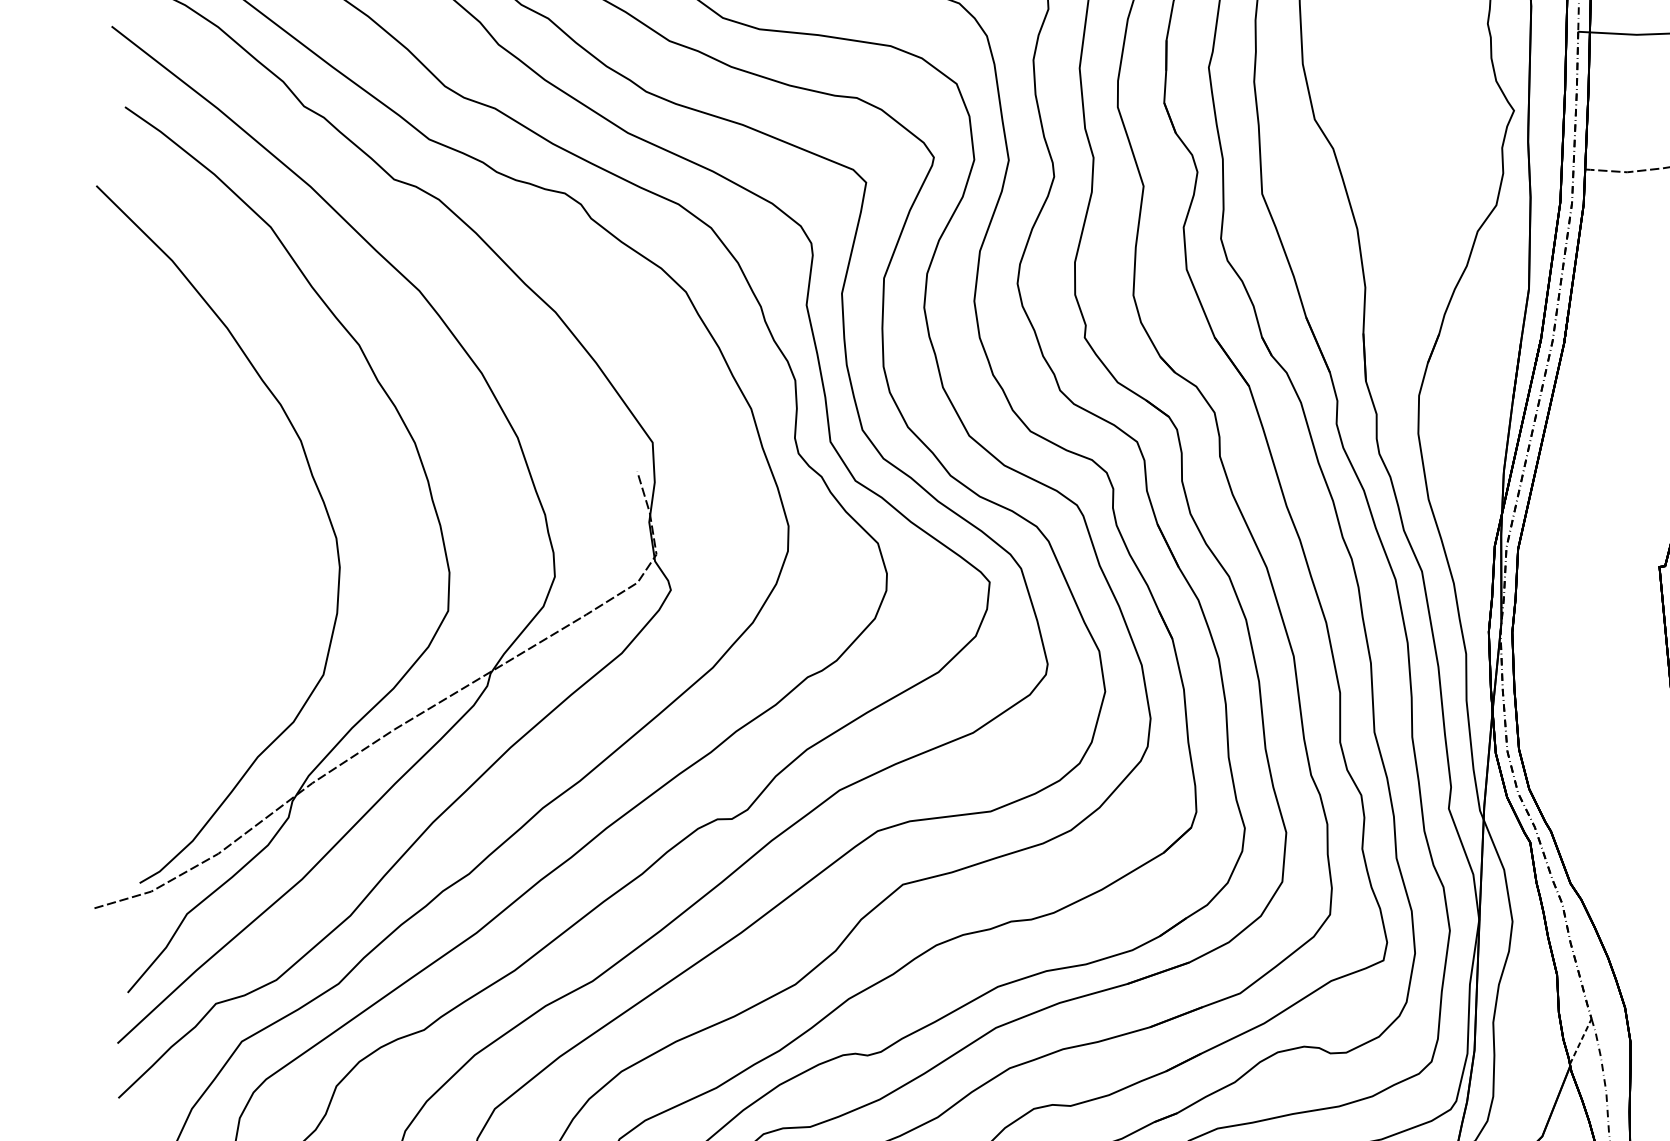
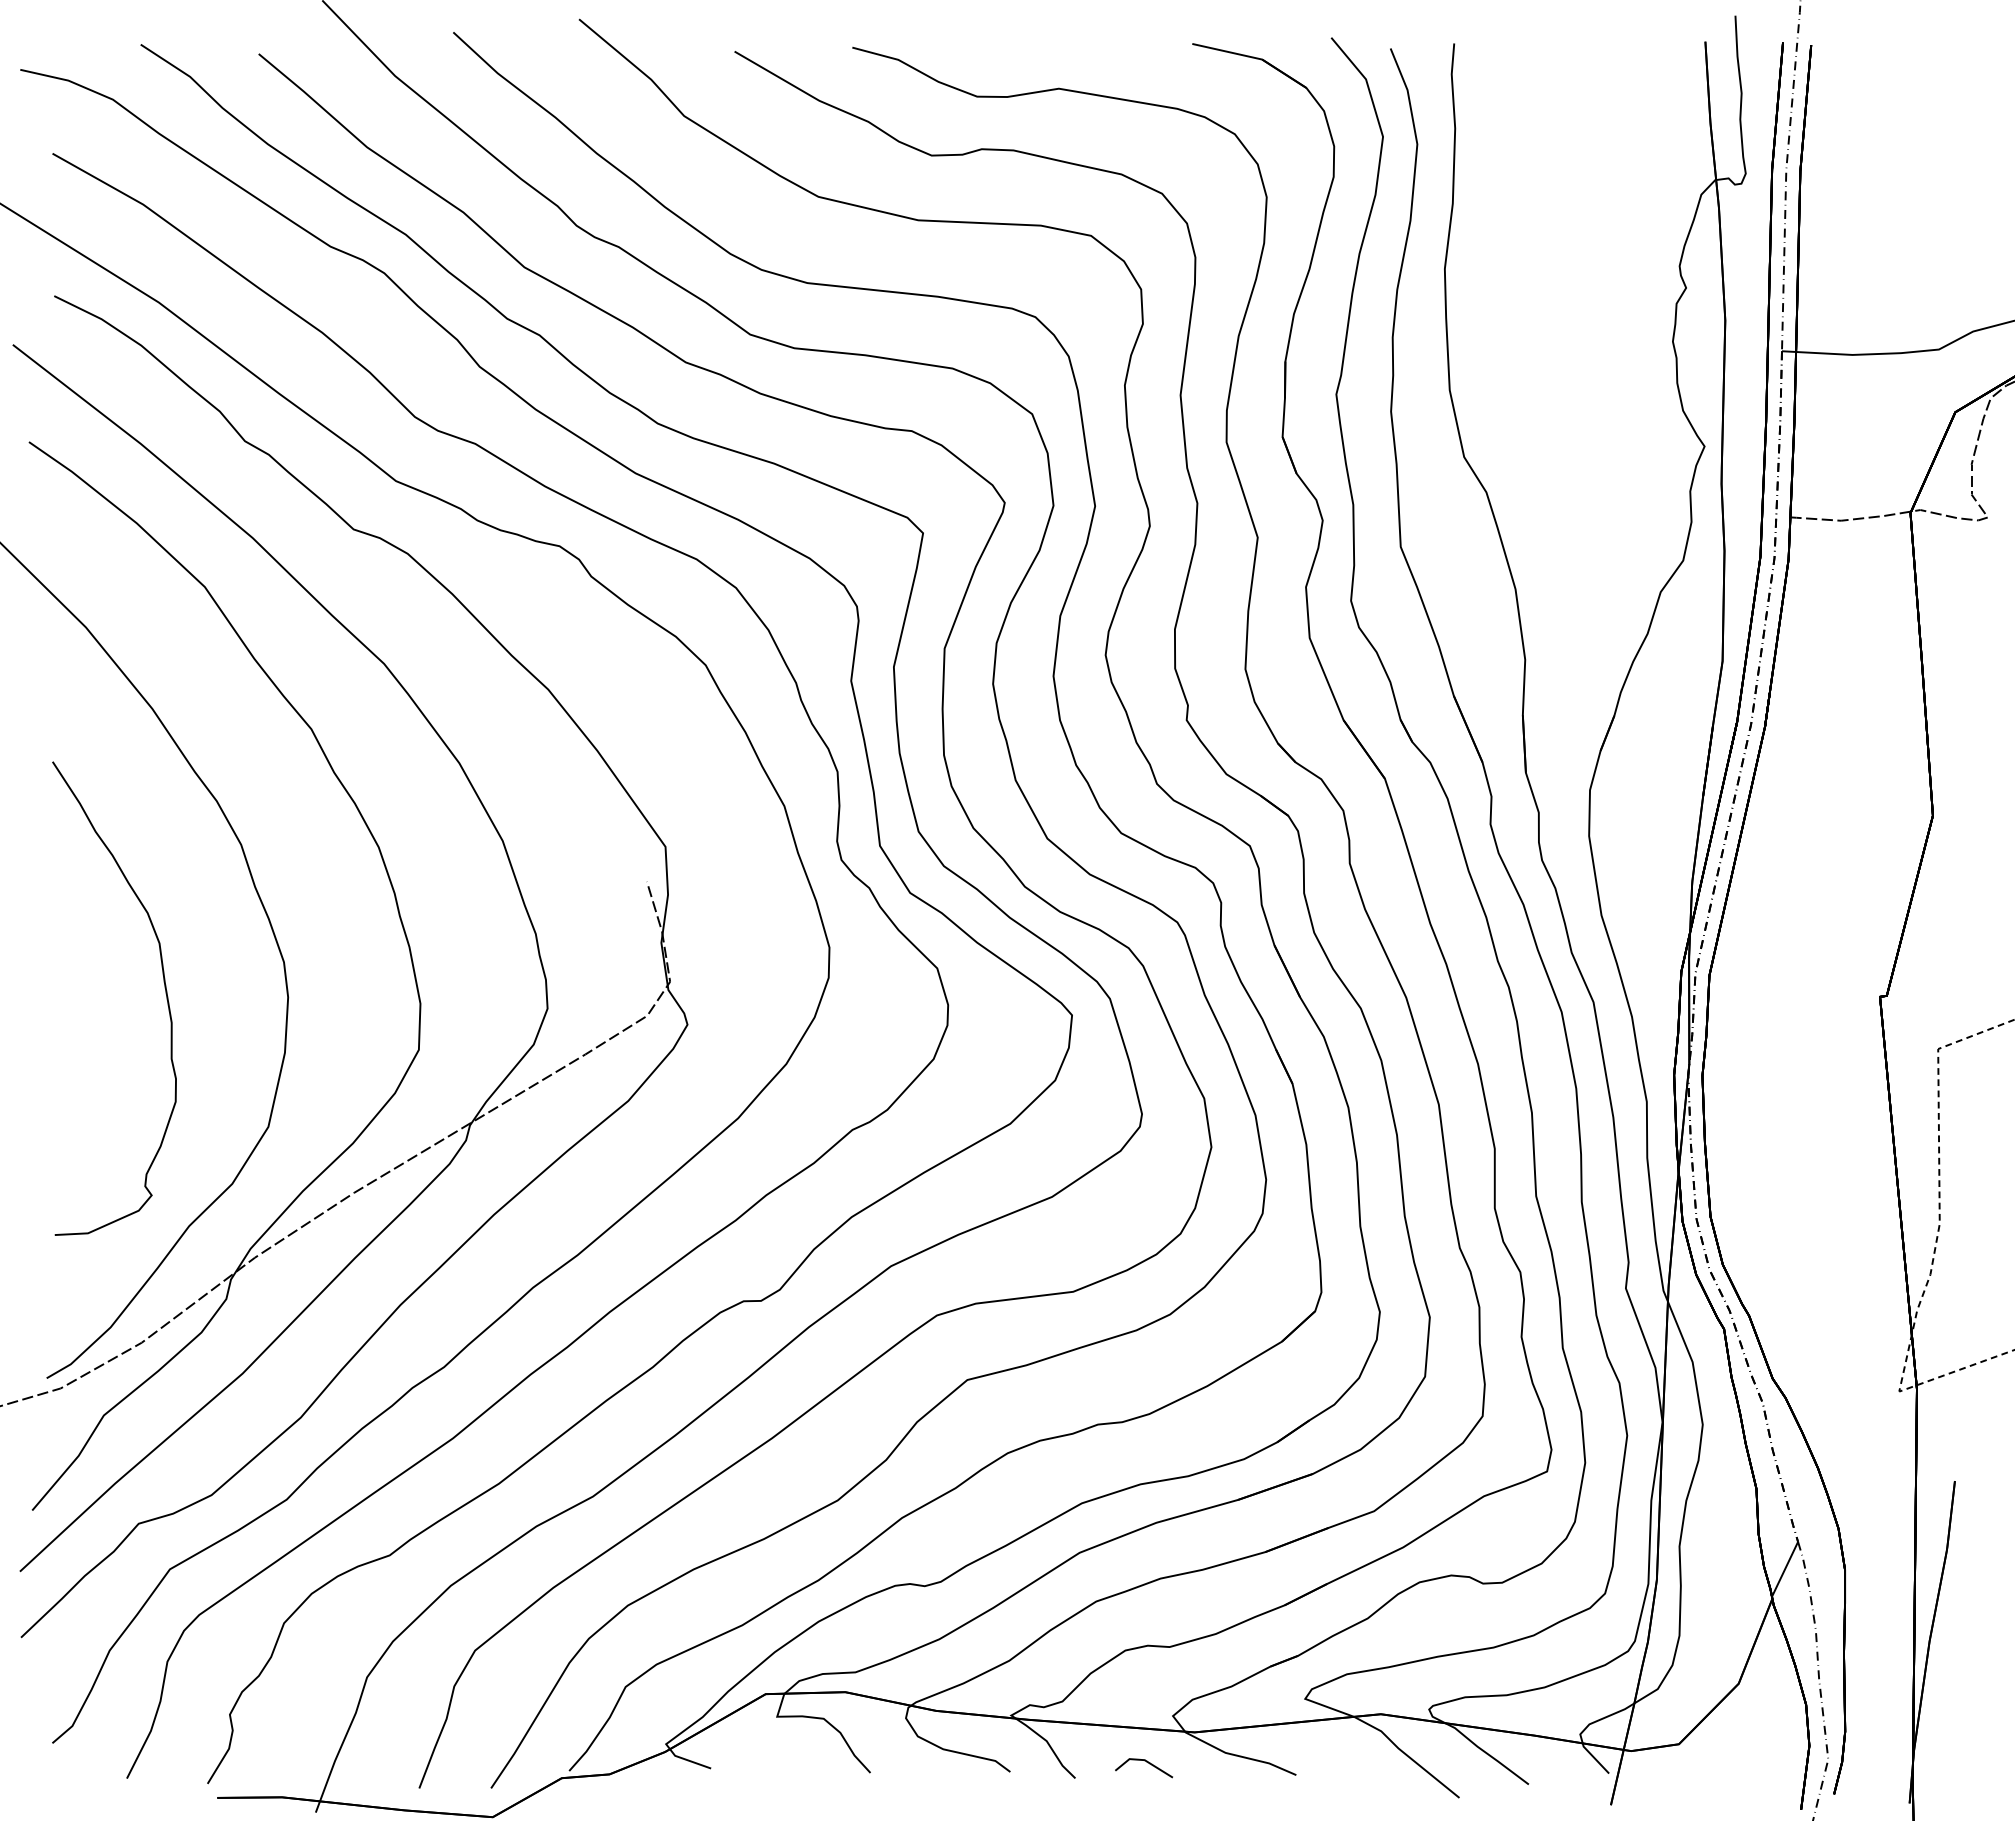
curve: (237, 560) -> (164, 988), added
line: (1581, 1040) -> (1785, 1568), dashed -> solid

